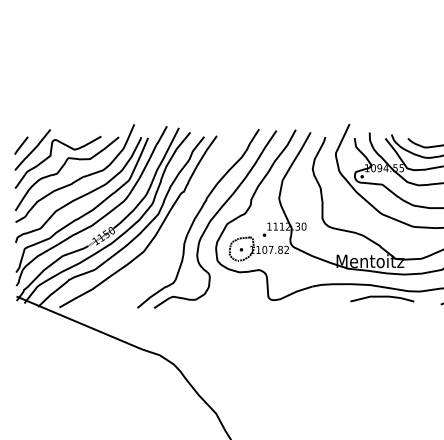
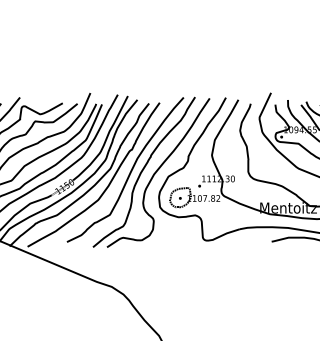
curve: (181, 218) -> (130, 172), added

